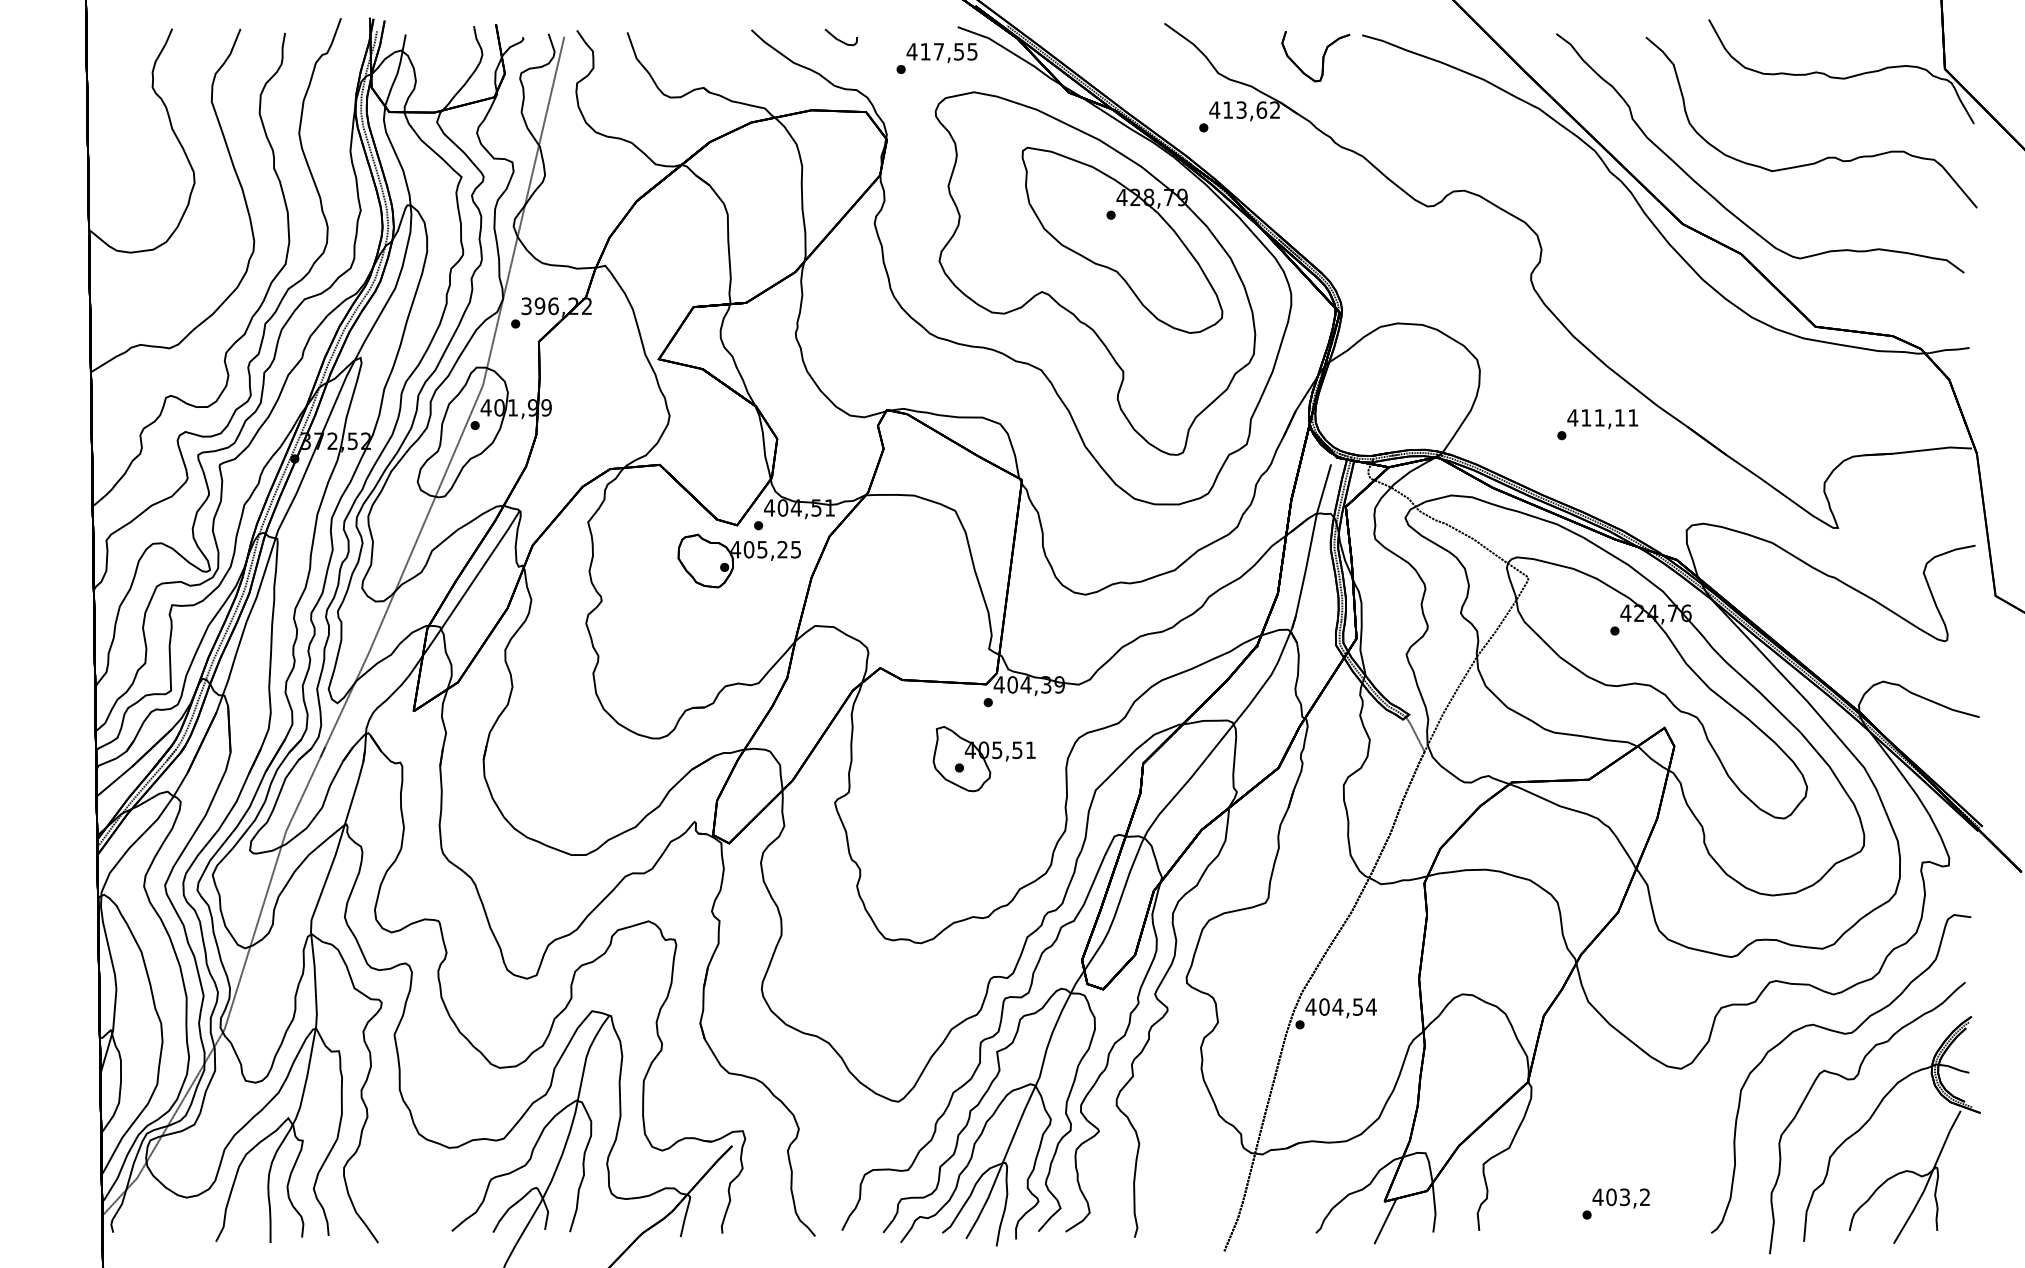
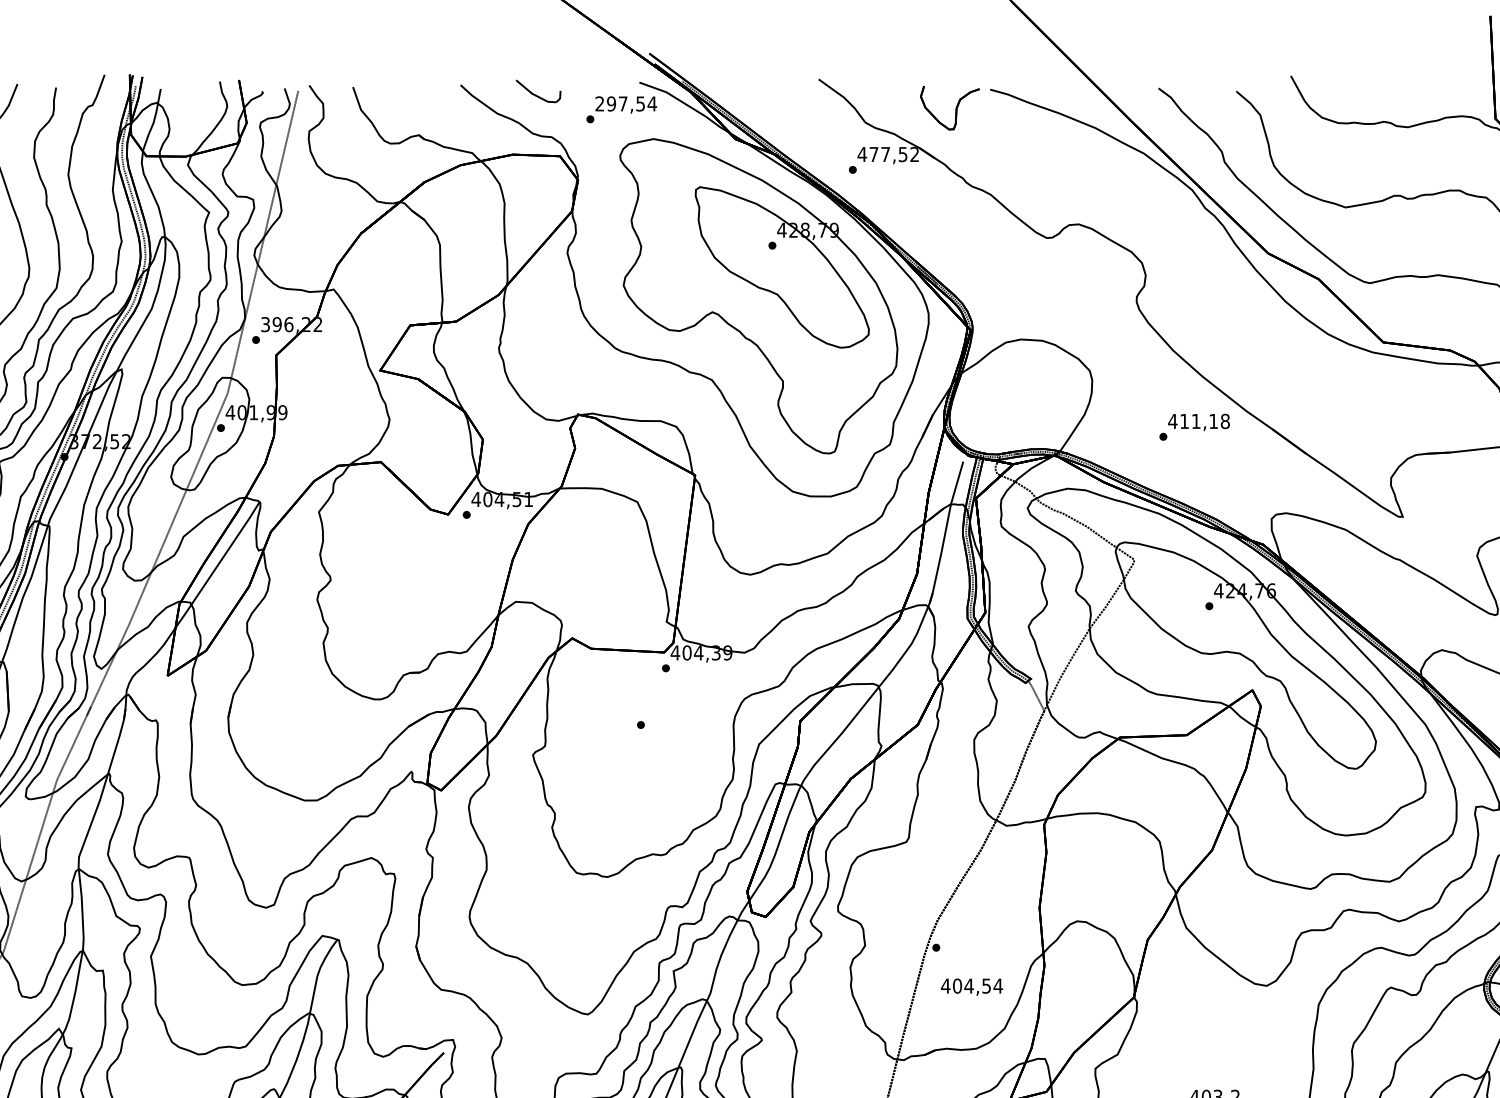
part: (840, 37) -> (537, 91), size x1.6
text: (942, 51) -> (626, 103), 417,55 -> 297,54
text: (1245, 109) -> (888, 153), 413,62 -> 477,52
text: (1633, 417) -> (1225, 421), 411,11 -> 411,18
part: (738, 560) -> (449, 545), removed
part: (983, 759) -> (661, 717), removed
text: (1340, 1008) -> (971, 987), moved

